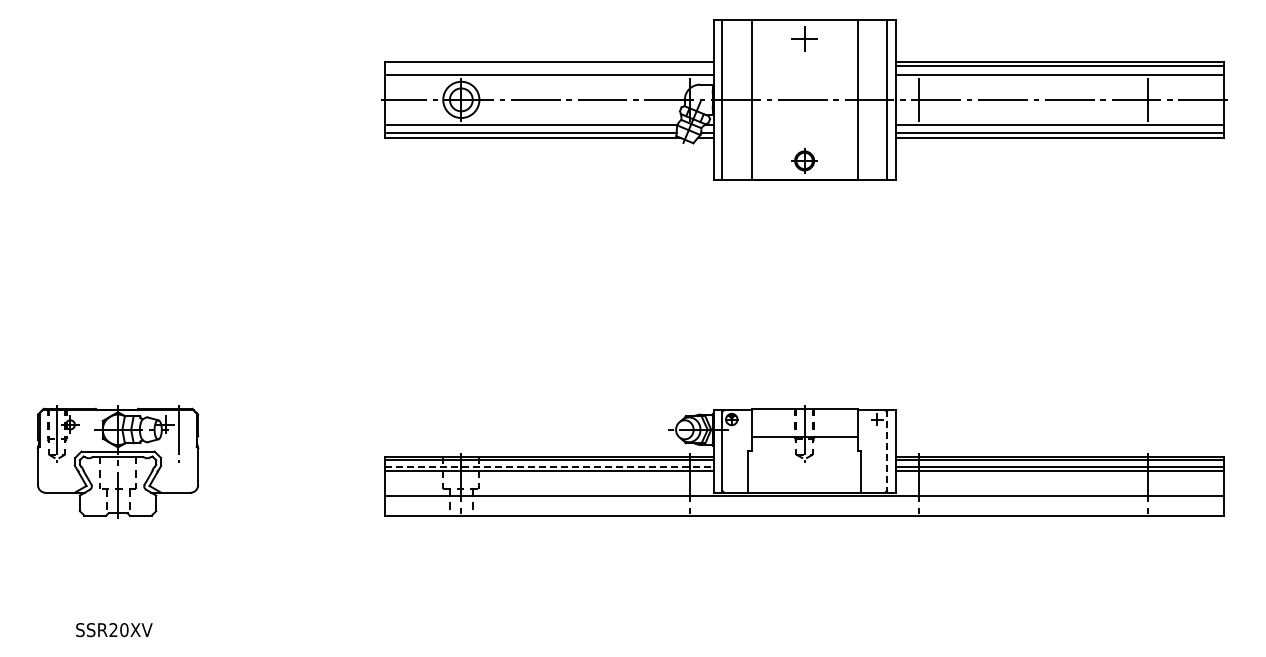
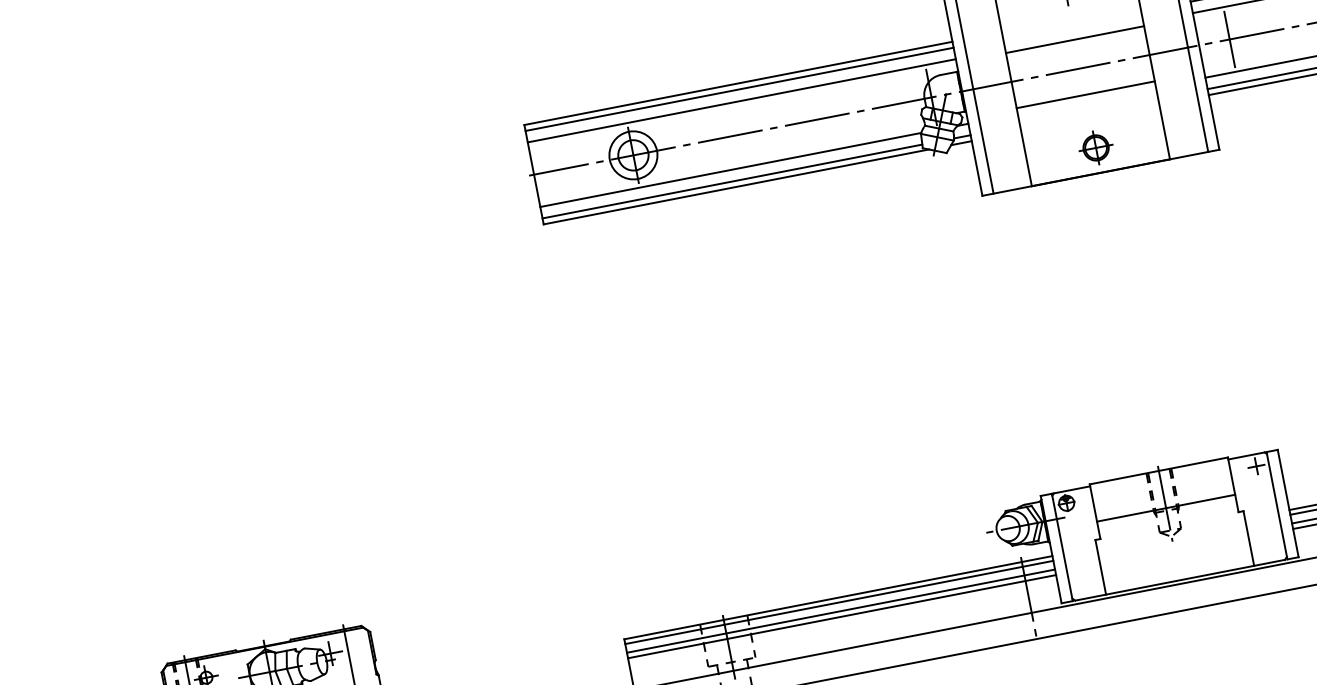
line: (549, 66) -> (739, 89), added
line: (804, 77) -> (1074, 39), added
line: (804, 120) -> (1085, 95), added
line: (887, 452) -> (1277, 506), dashed -> solid
line: (549, 466) -> (841, 610), dashed -> solid

